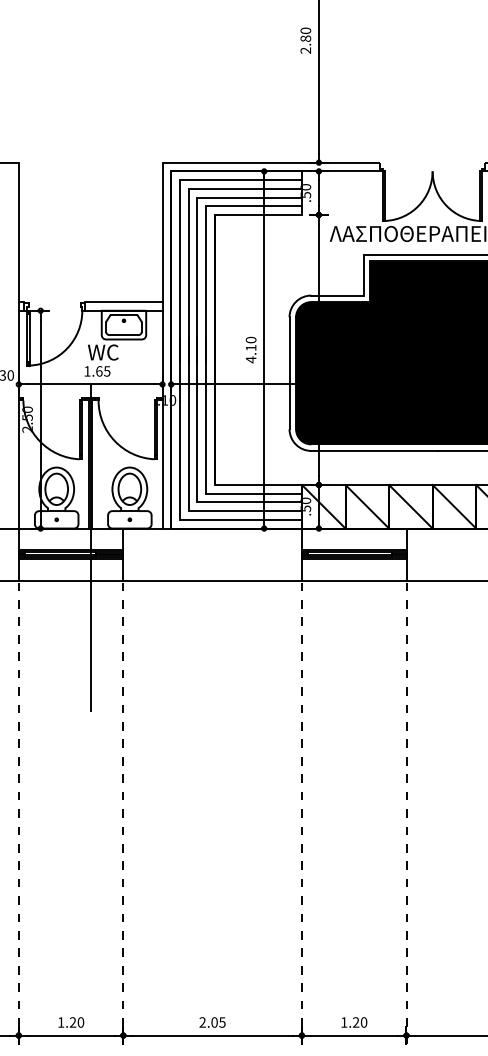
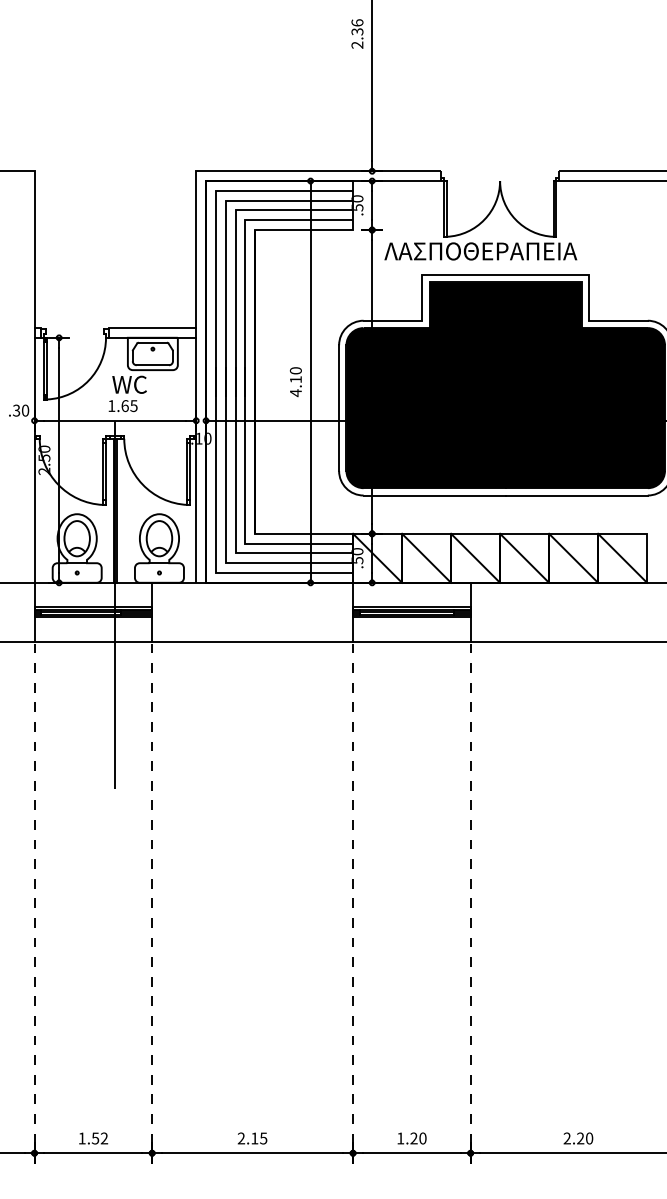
text: (305, 34) -> (357, 27), 2.80 -> 2.36
text: (77, 1022) -> (100, 1138), 1.20 -> 1.52
text: (214, 1022) -> (254, 1138), 2.05 -> 2.15

